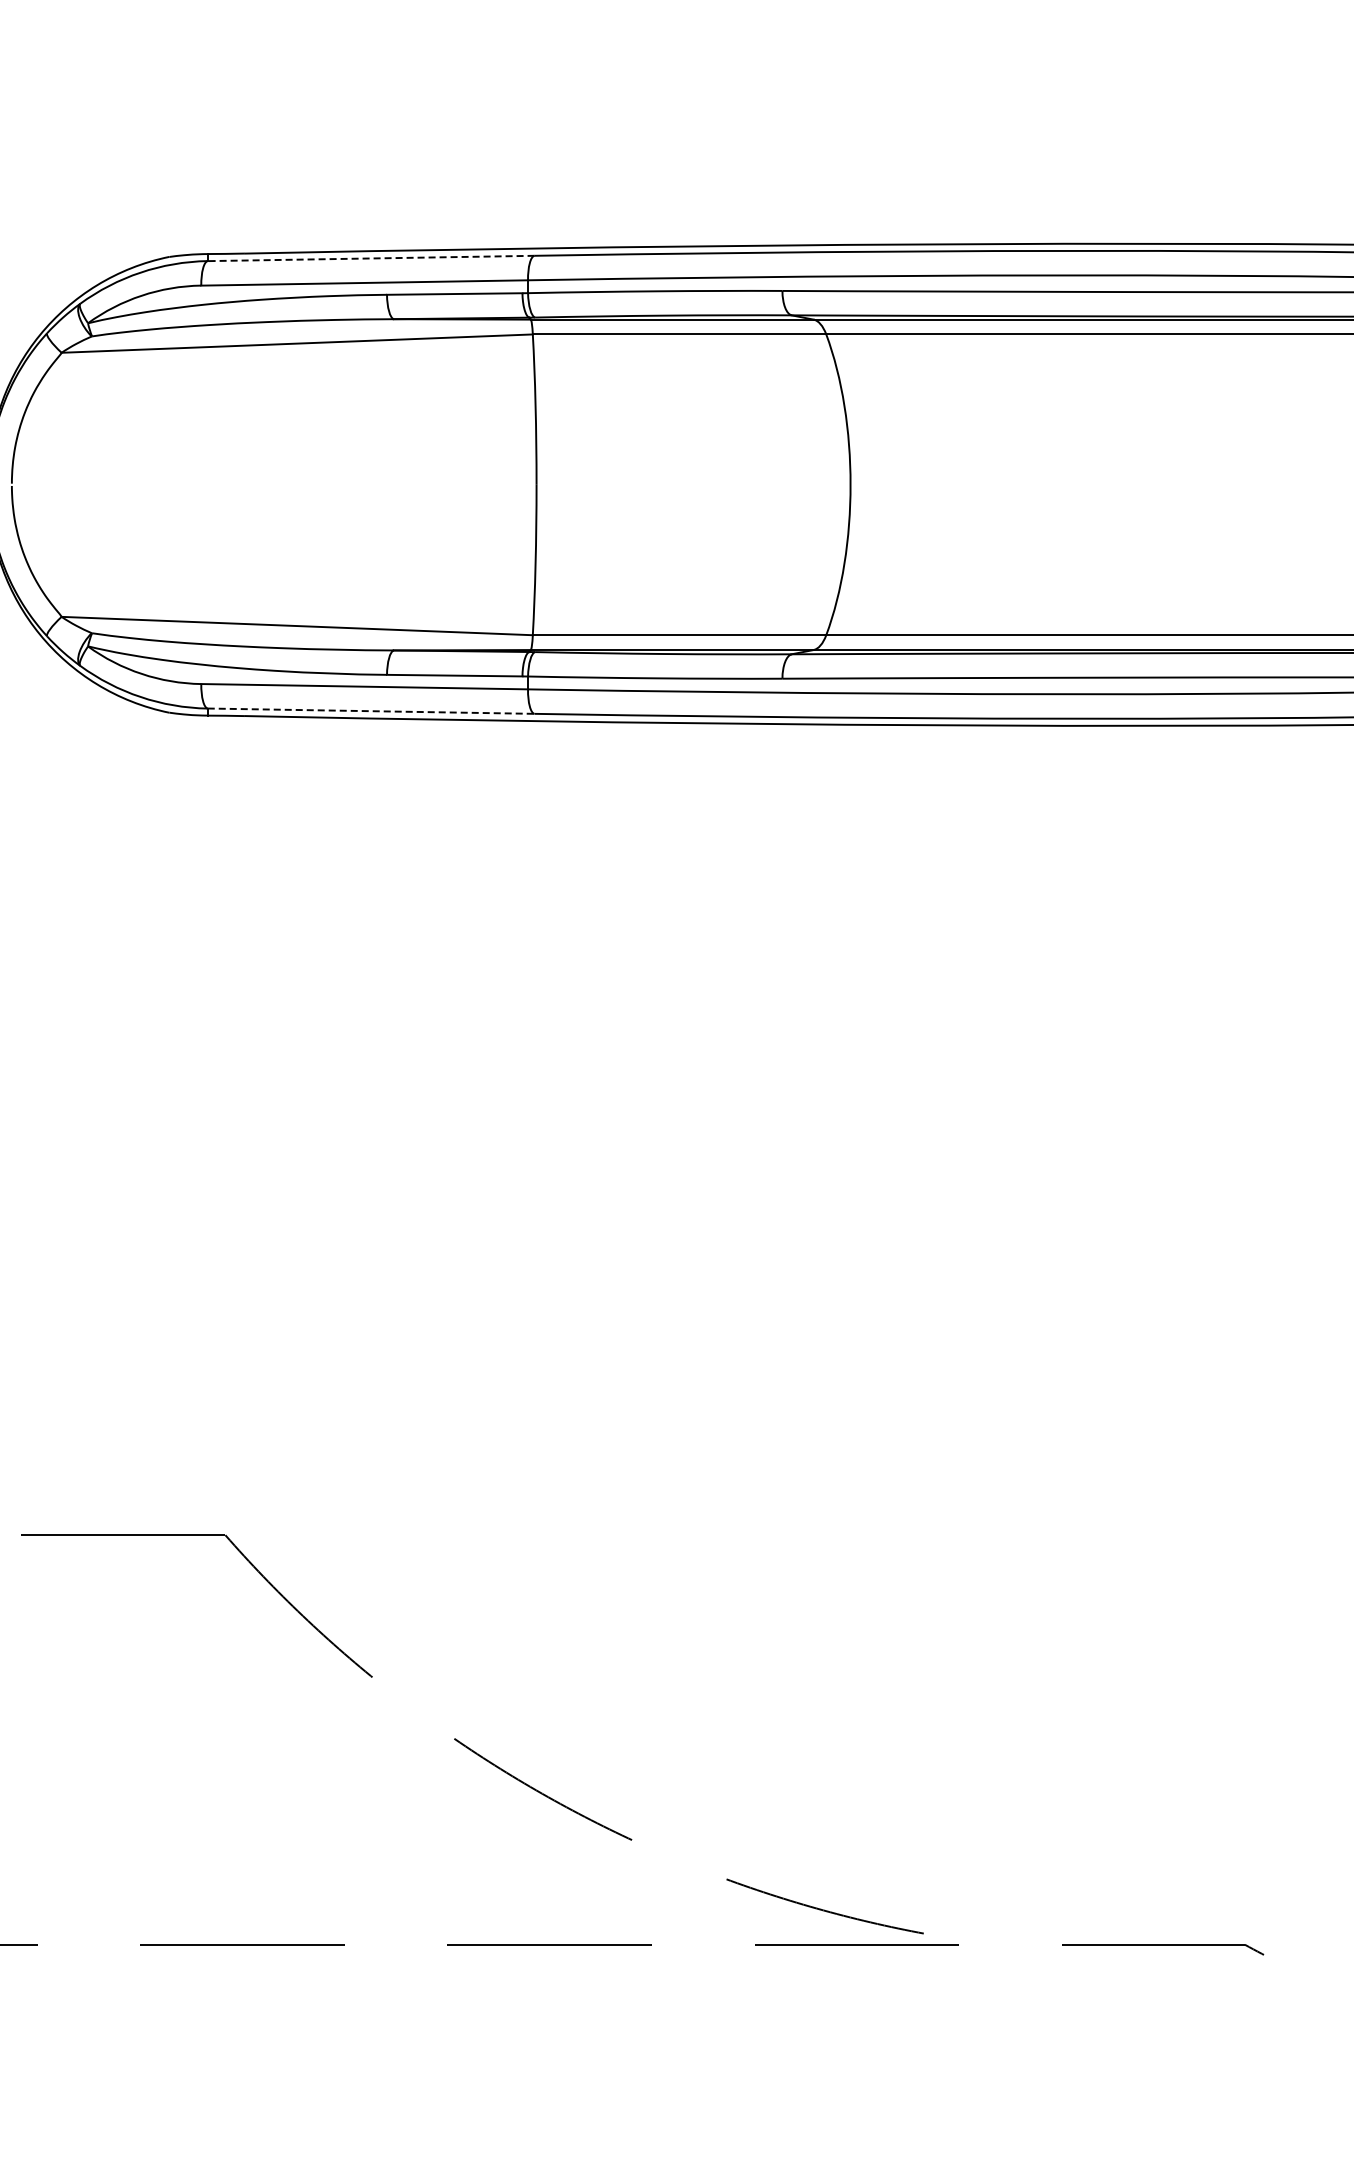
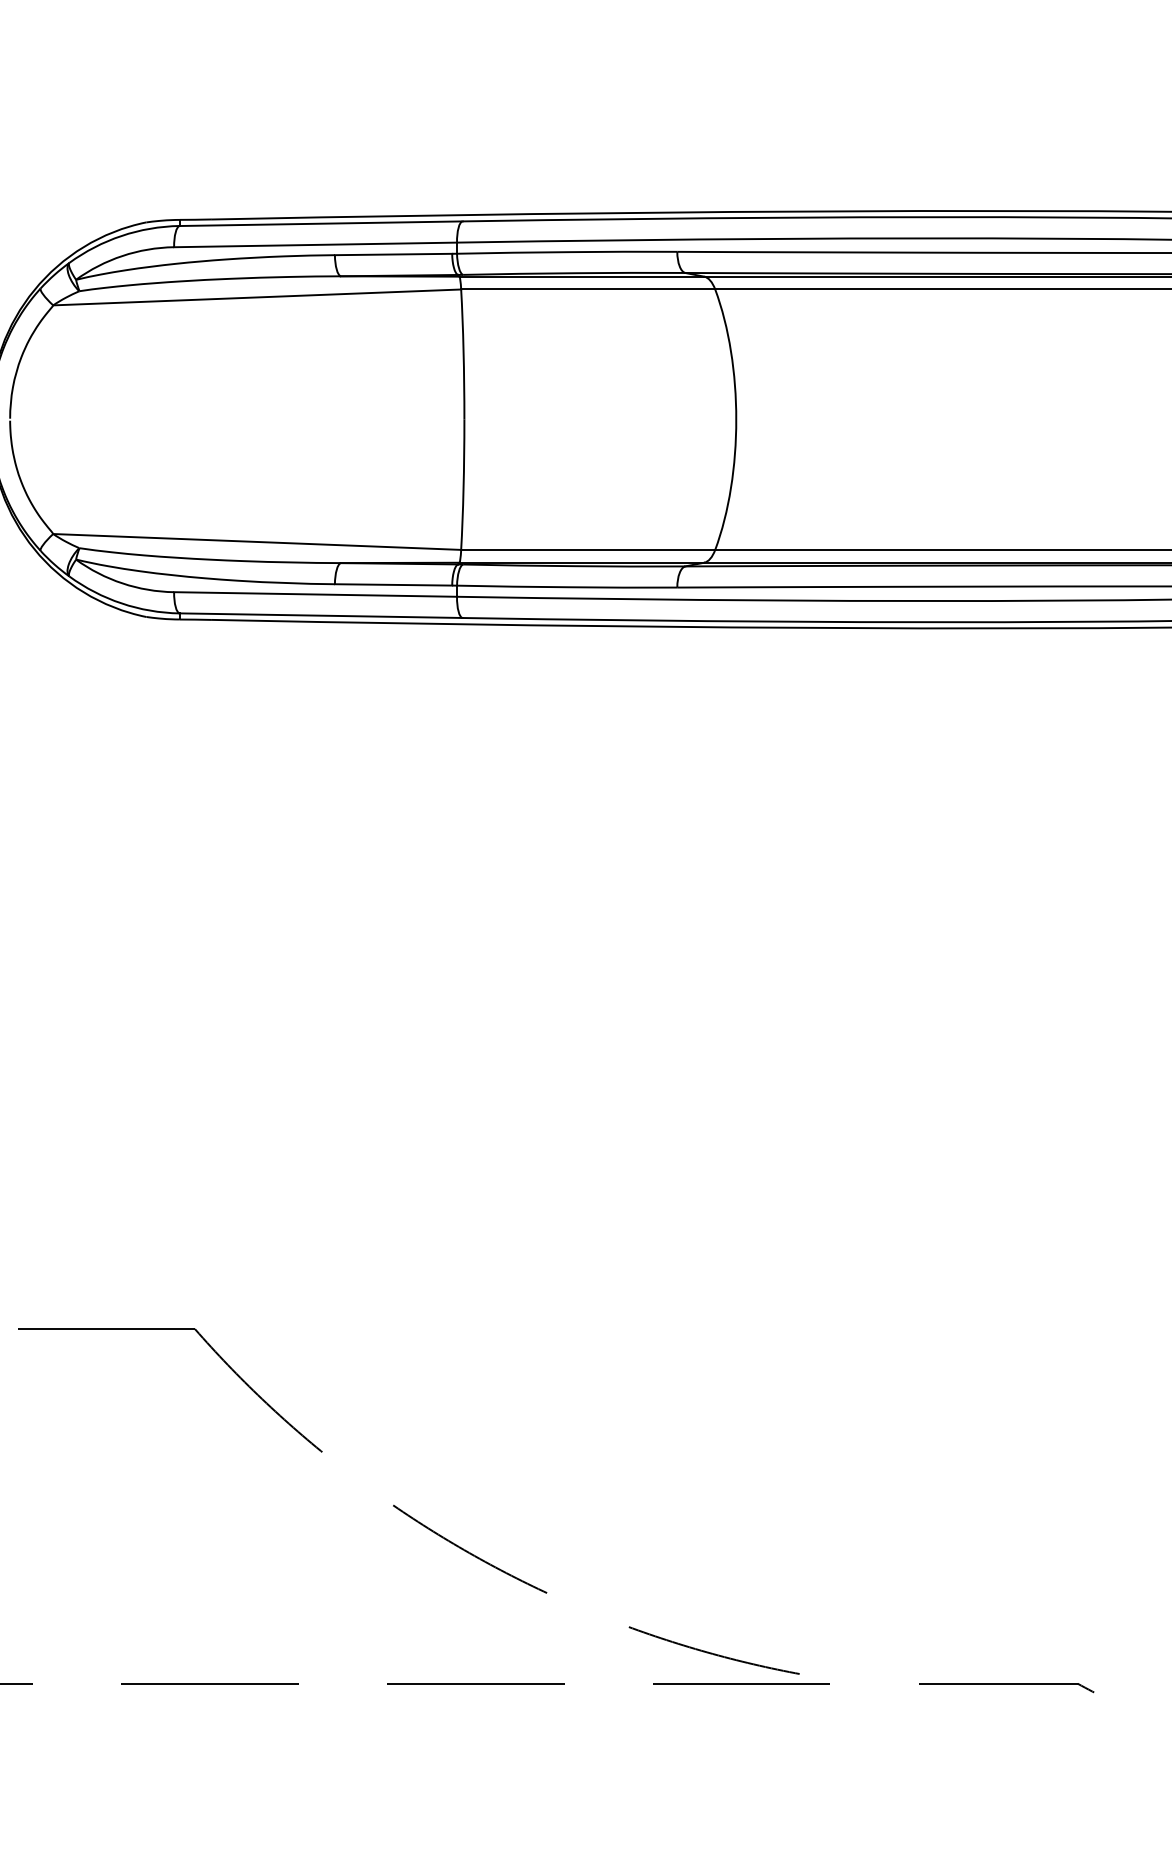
line: (370, 258) -> (320, 223), dashed -> solid
line: (371, 711) -> (321, 615), dashed -> solid

